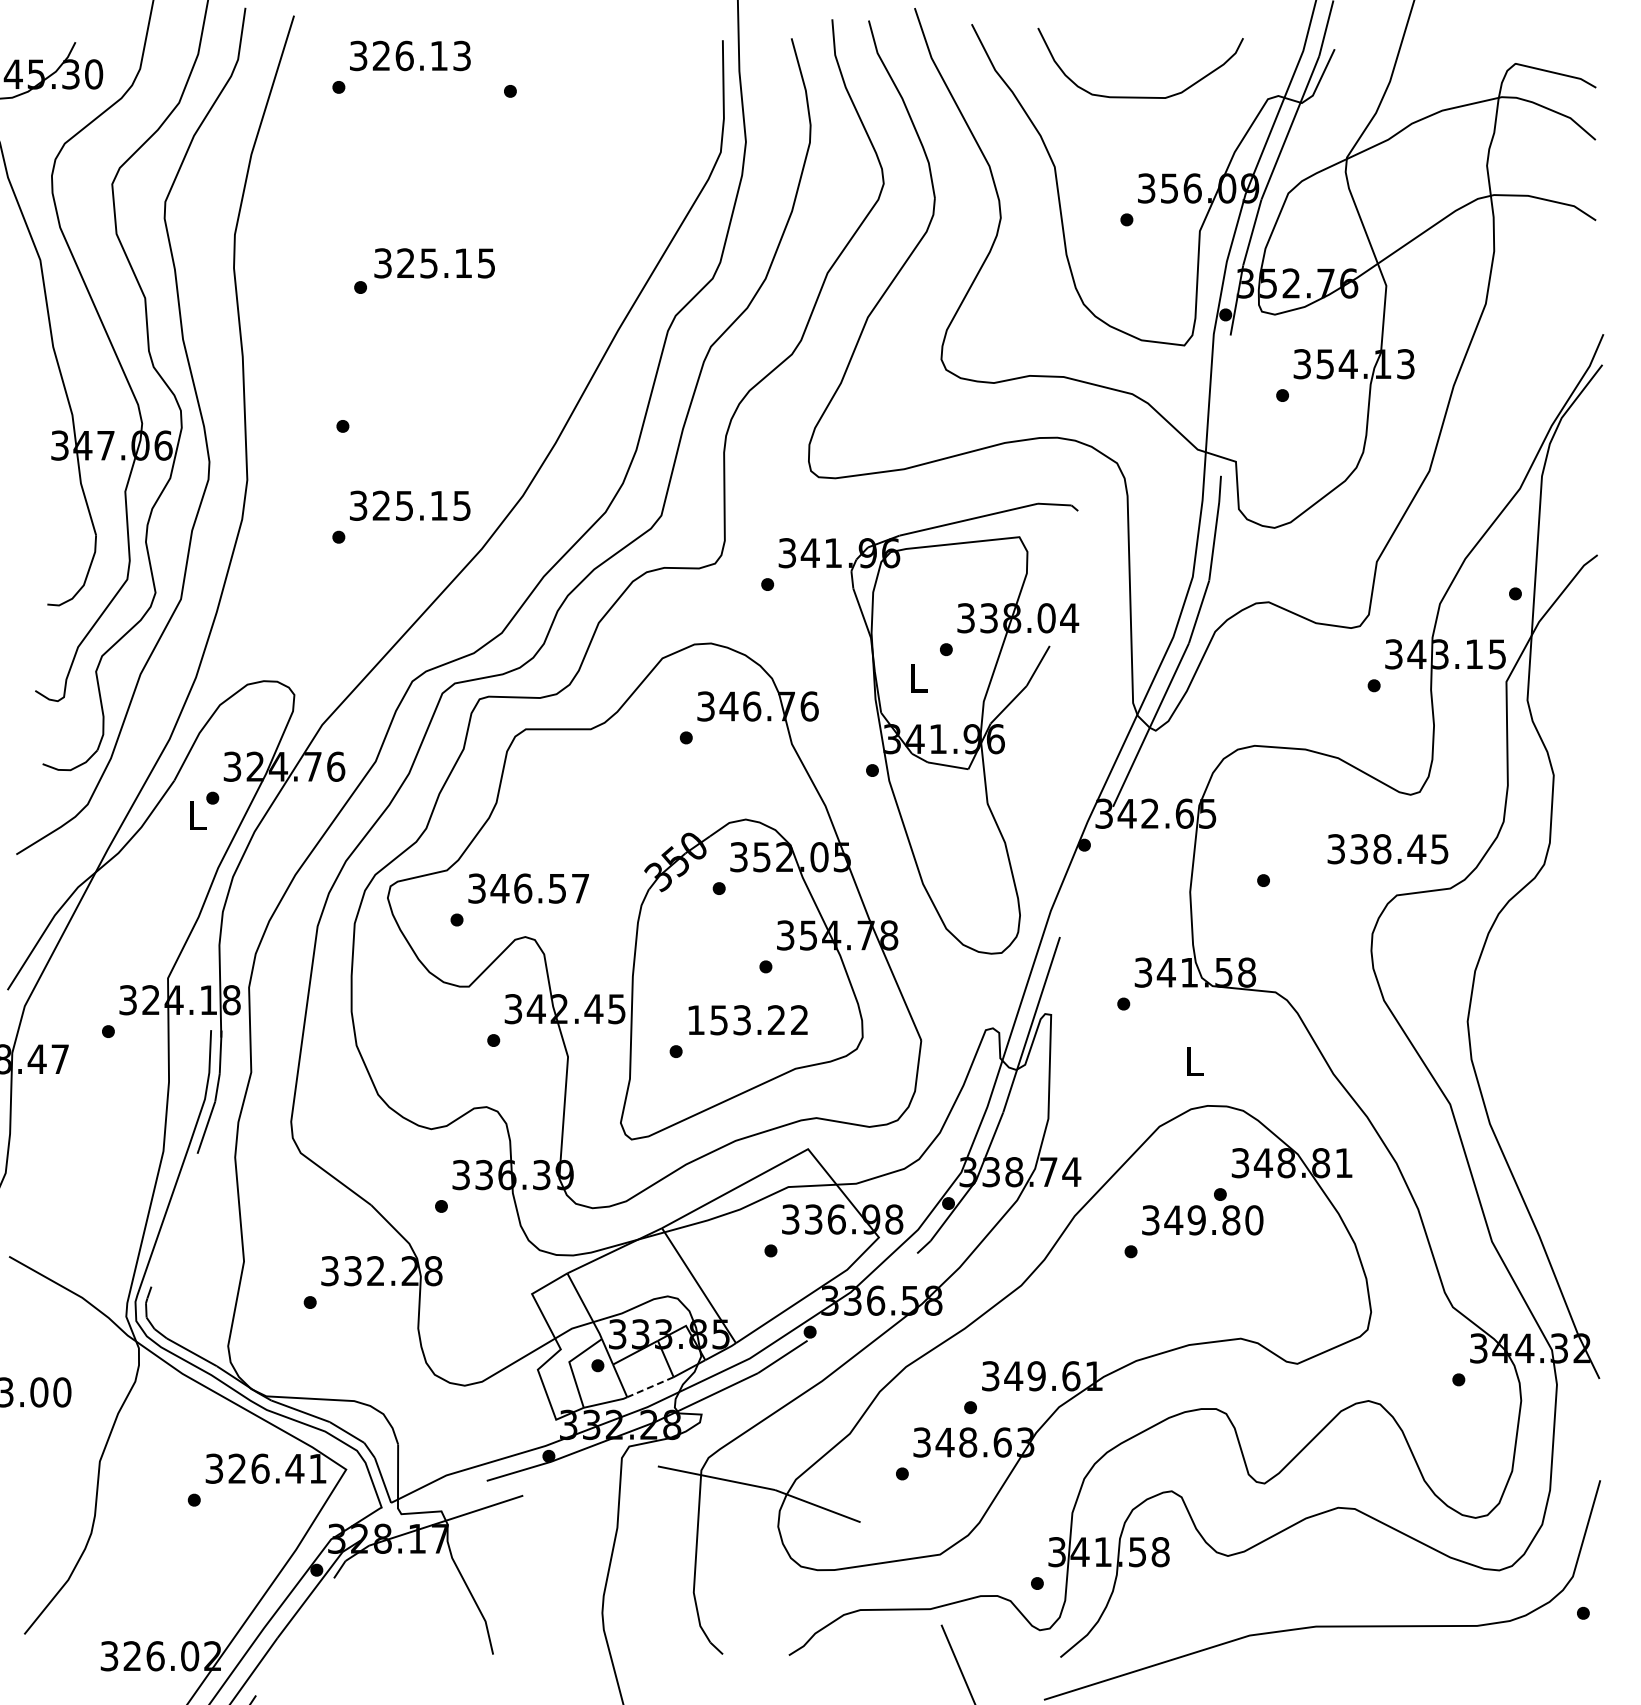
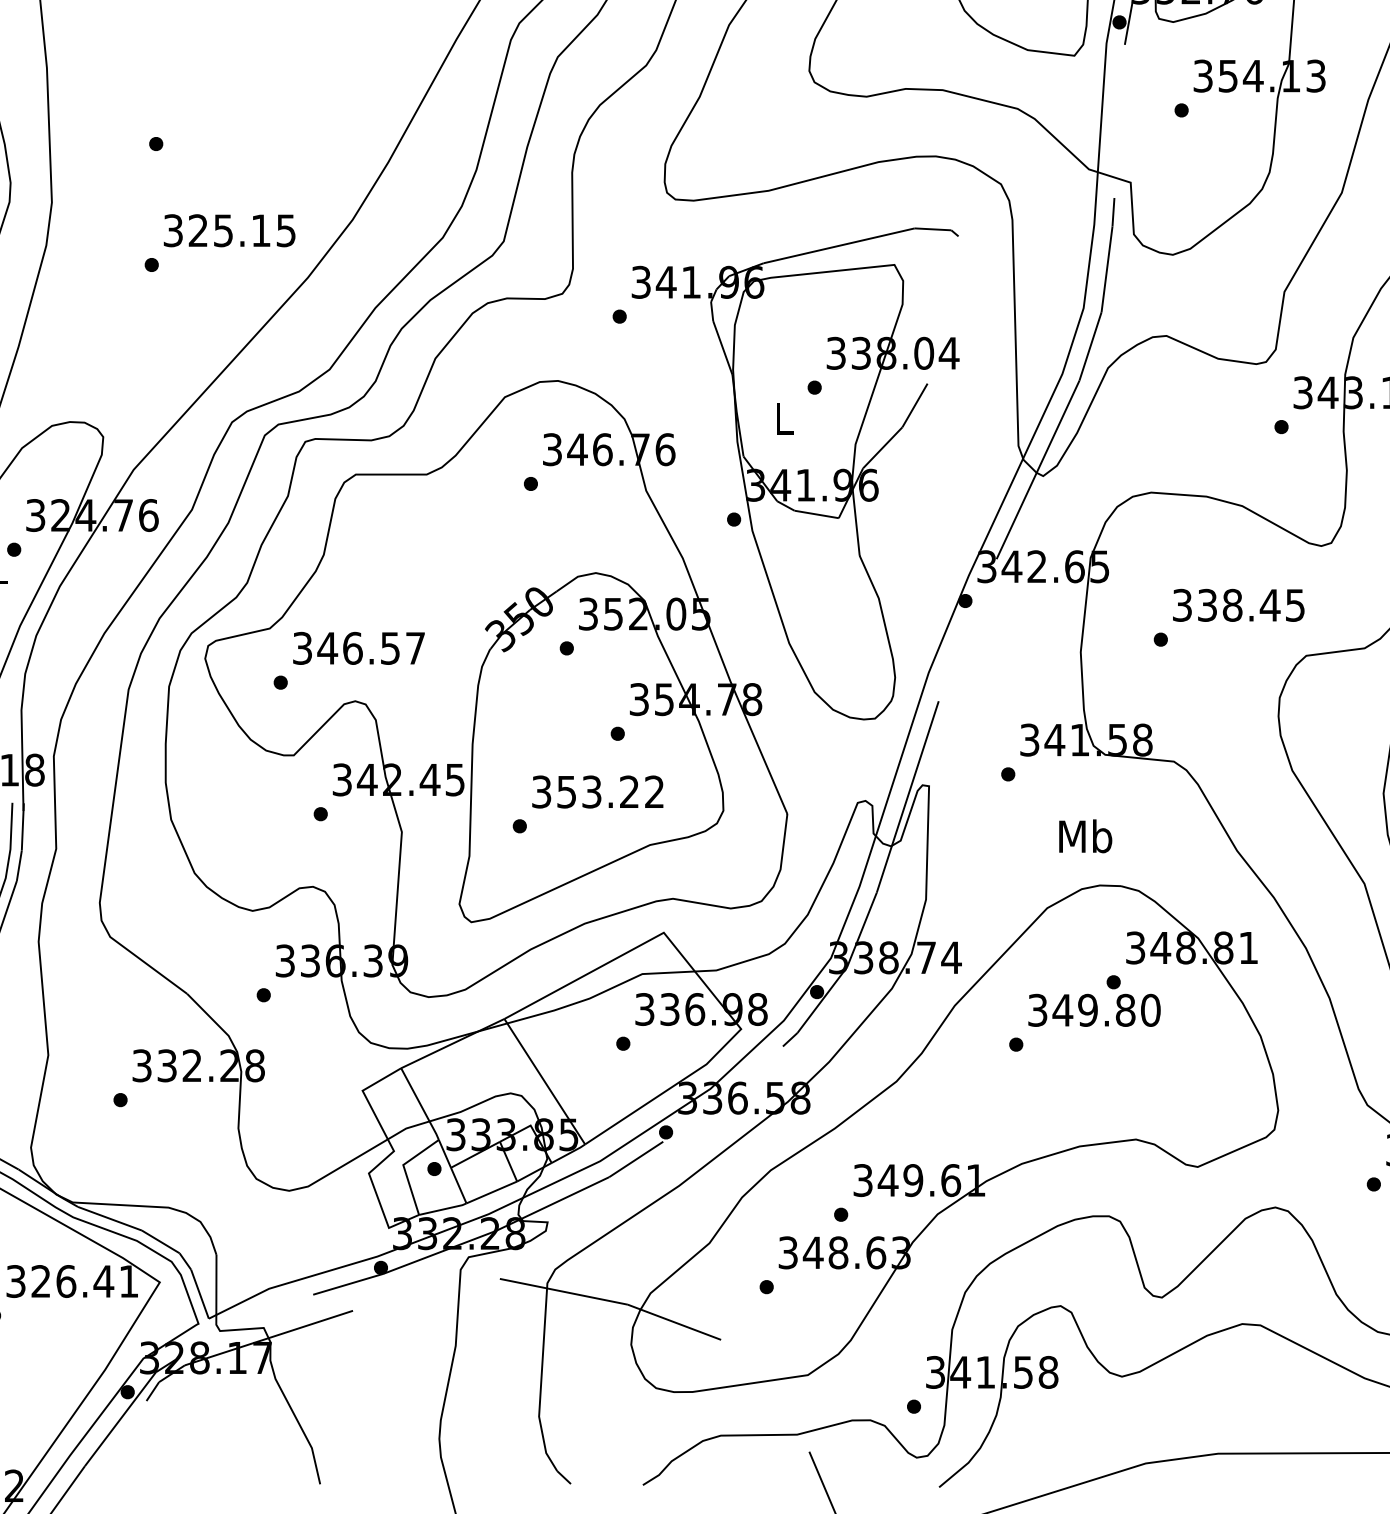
text: (1387, 849) -> (1238, 605), moved
text: (695, 1020) -> (540, 792), 153.22 -> 353.22
text: (1194, 1060) -> (1085, 835), L -> Mb
line: (650, 1387) -> (491, 1192), dashed -> solid

